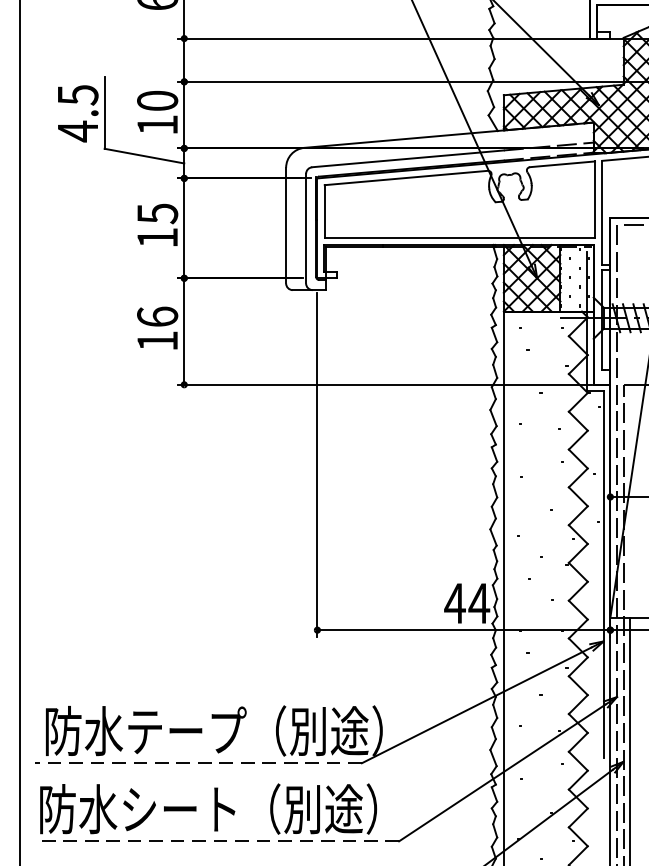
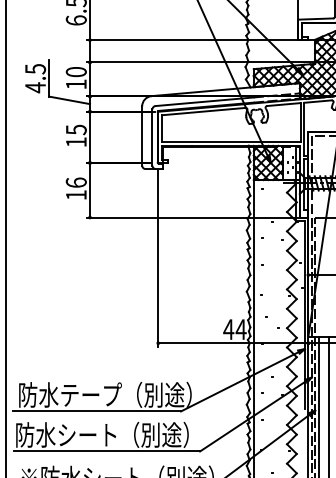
line: (198, 763) -> (97, 411), dashed -> solid
line: (218, 841) -> (107, 451), dashed -> solid

